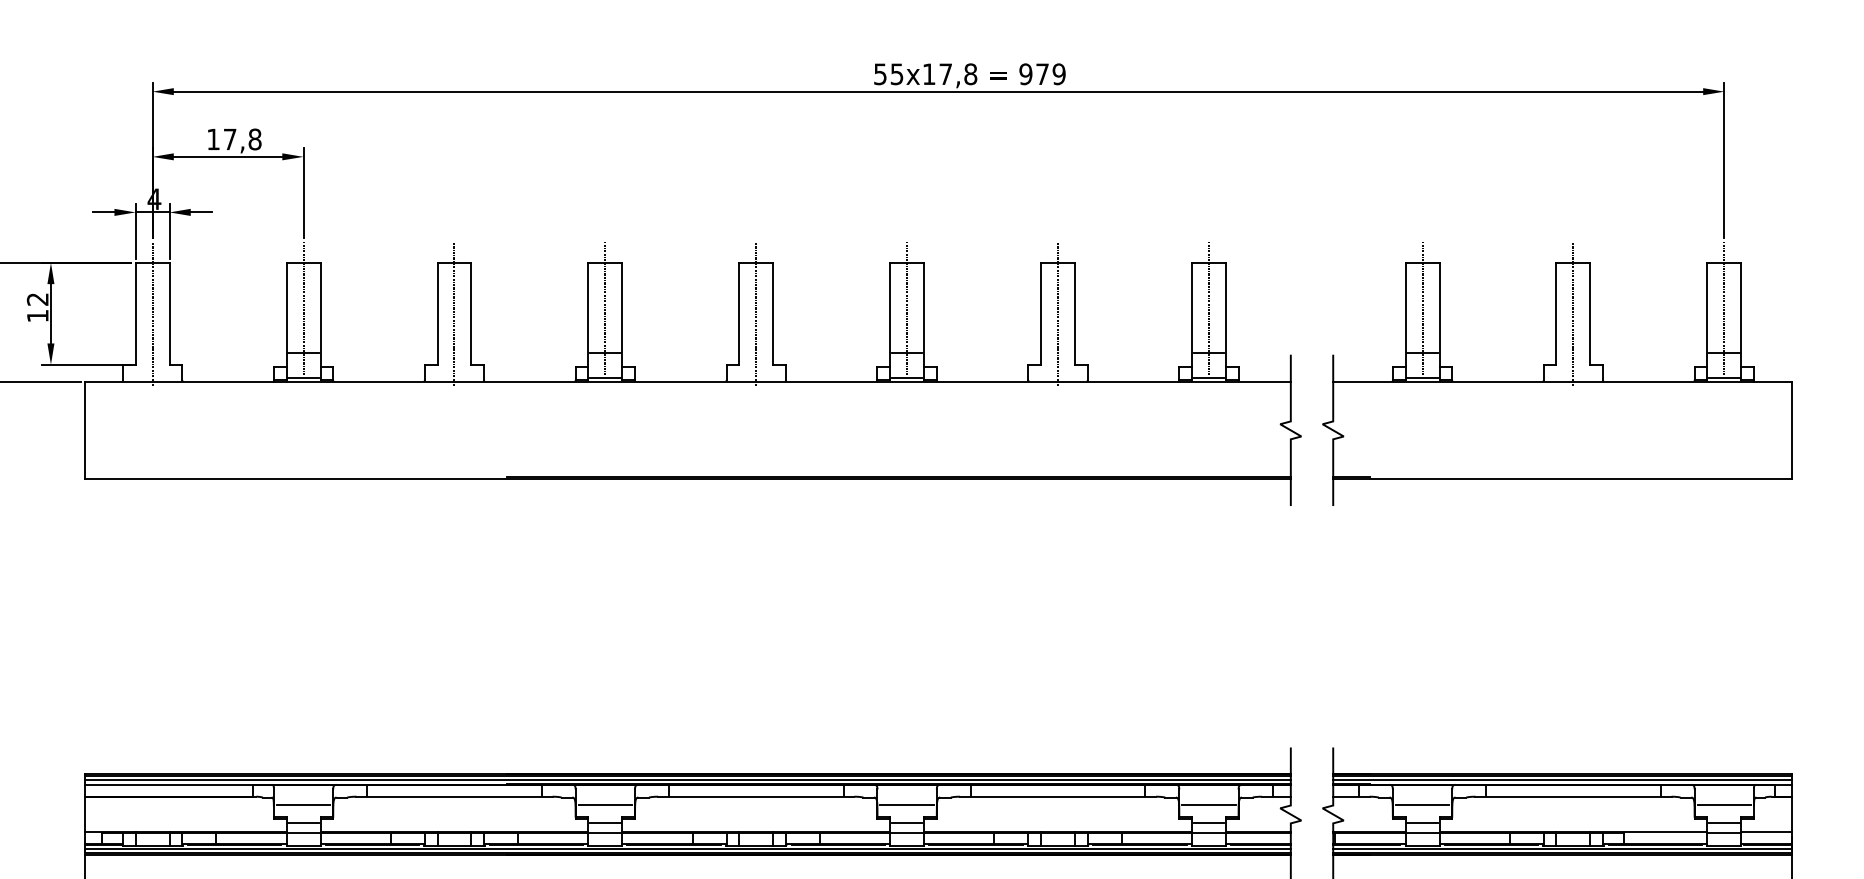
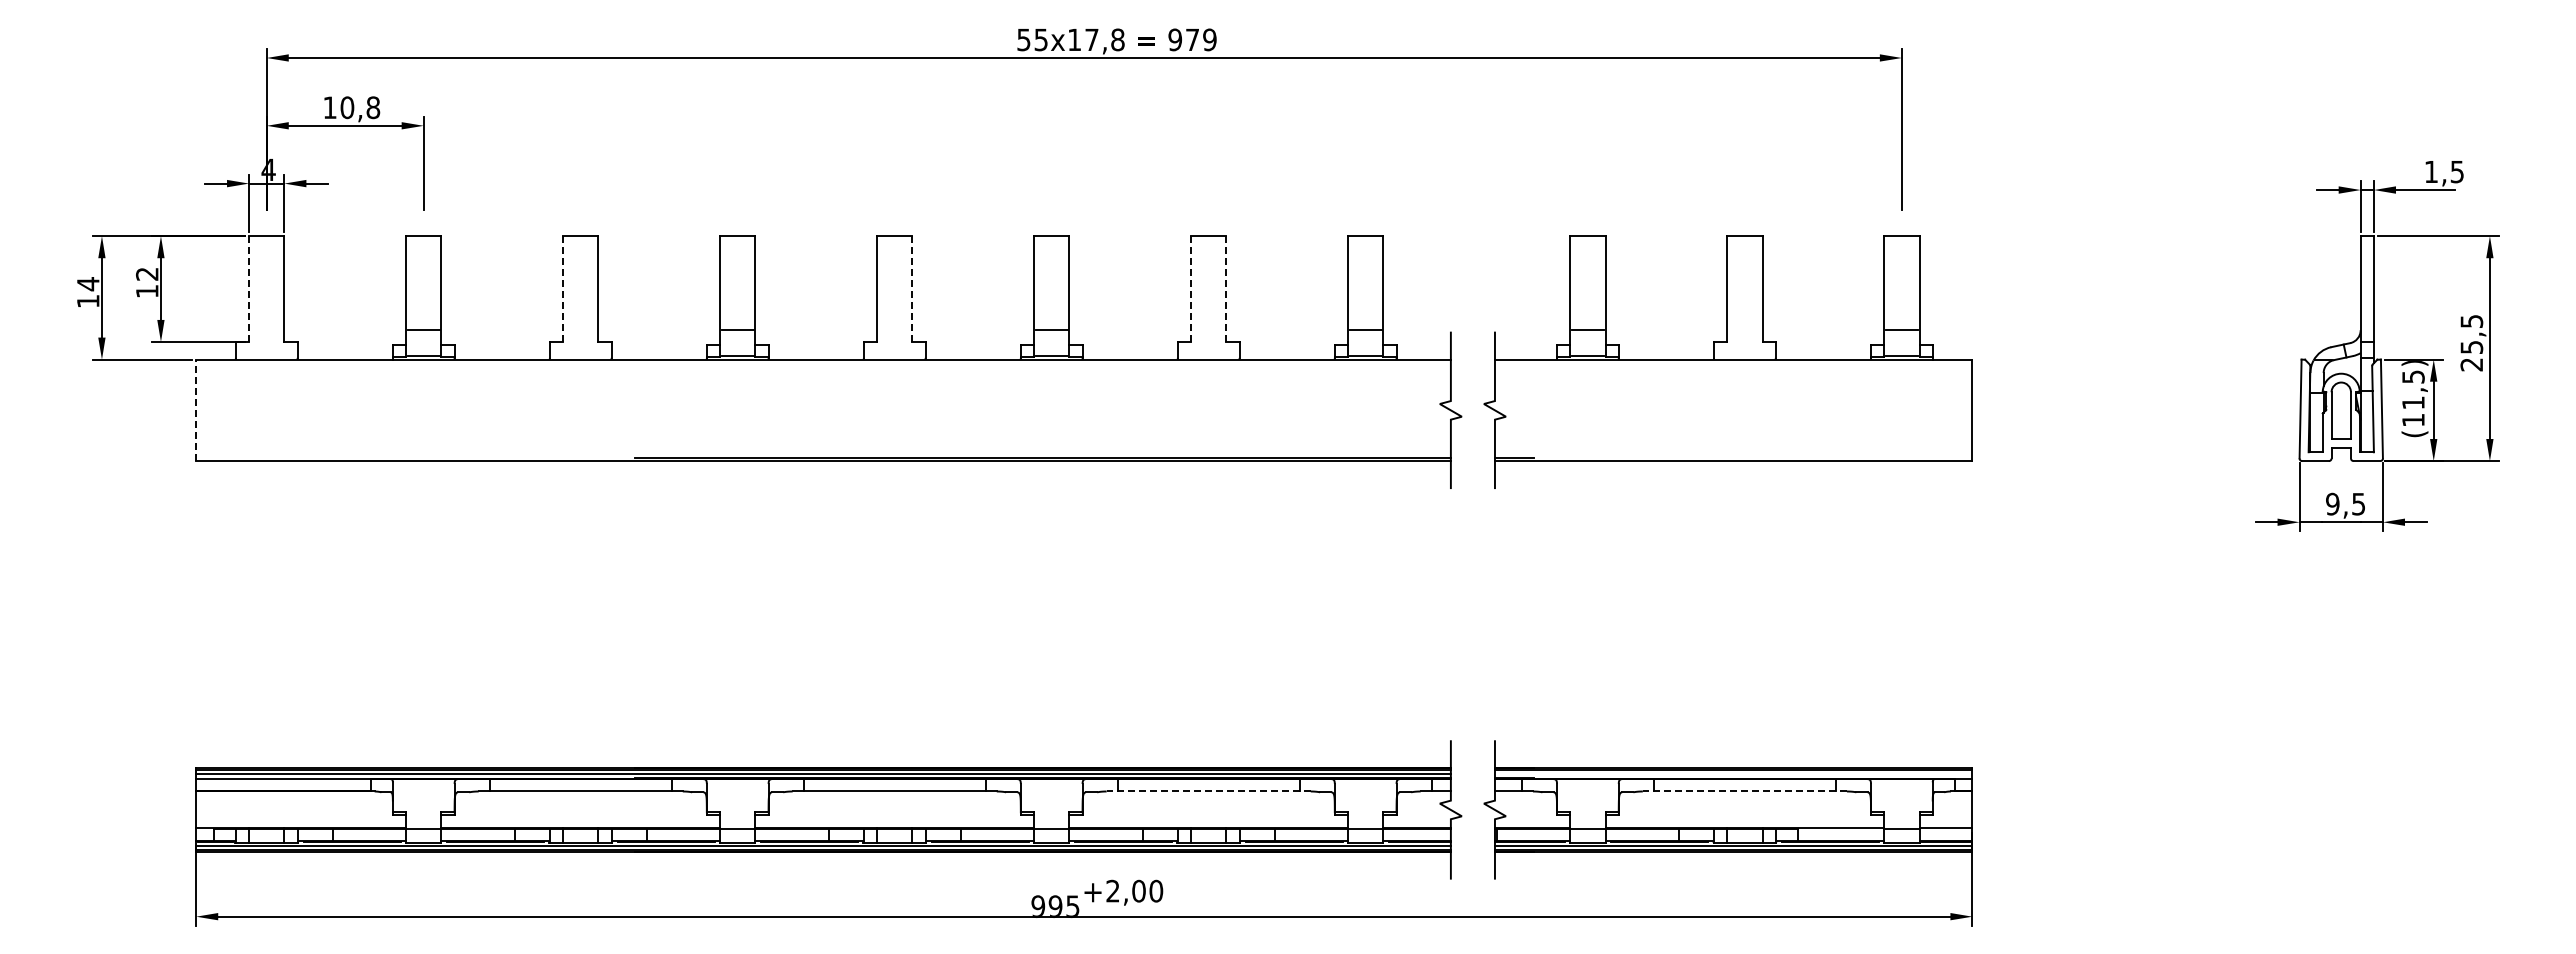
text: (230, 139) -> (347, 107), 17,8 -> 10,8
line: (303, 308) -> (423, 283), removed
line: (605, 308) -> (737, 283), removed
line: (906, 308) -> (1051, 283), removed
line: (1208, 308) -> (1365, 283), removed
line: (1422, 308) -> (1587, 283), removed
line: (1723, 308) -> (1901, 283), removed
line: (136, 314) -> (249, 289), solid -> dashed
line: (152, 314) -> (266, 289), removed
line: (437, 314) -> (563, 289), solid -> dashed
line: (454, 314) -> (580, 289), removed
line: (756, 314) -> (894, 289), removed
line: (773, 314) -> (912, 289), solid -> dashed
line: (1041, 314) -> (1191, 289), solid -> dashed
line: (1057, 314) -> (1208, 289), removed
line: (1075, 314) -> (1226, 289), solid -> dashed
line: (1573, 314) -> (1744, 289), removed
line: (85, 430) -> (196, 410), solid -> dashed
line: (1562, 779) -> (1733, 773), removed
line: (1057, 796) -> (1208, 791), solid -> dashed
line: (1573, 796) -> (1744, 791), solid -> dashed
line: (303, 805) -> (423, 800), removed
line: (605, 805) -> (737, 800), removed
line: (906, 805) -> (1051, 800), removed
line: (1208, 805) -> (1365, 800), removed
line: (1422, 805) -> (1587, 800), removed
line: (1723, 805) -> (1901, 800), removed
line: (303, 822) -> (423, 818), removed
line: (605, 822) -> (737, 818), removed
line: (906, 822) -> (1051, 818), removed
line: (1208, 822) -> (1365, 818), removed
line: (1422, 822) -> (1587, 818), removed
line: (1723, 822) -> (1901, 818), removed

